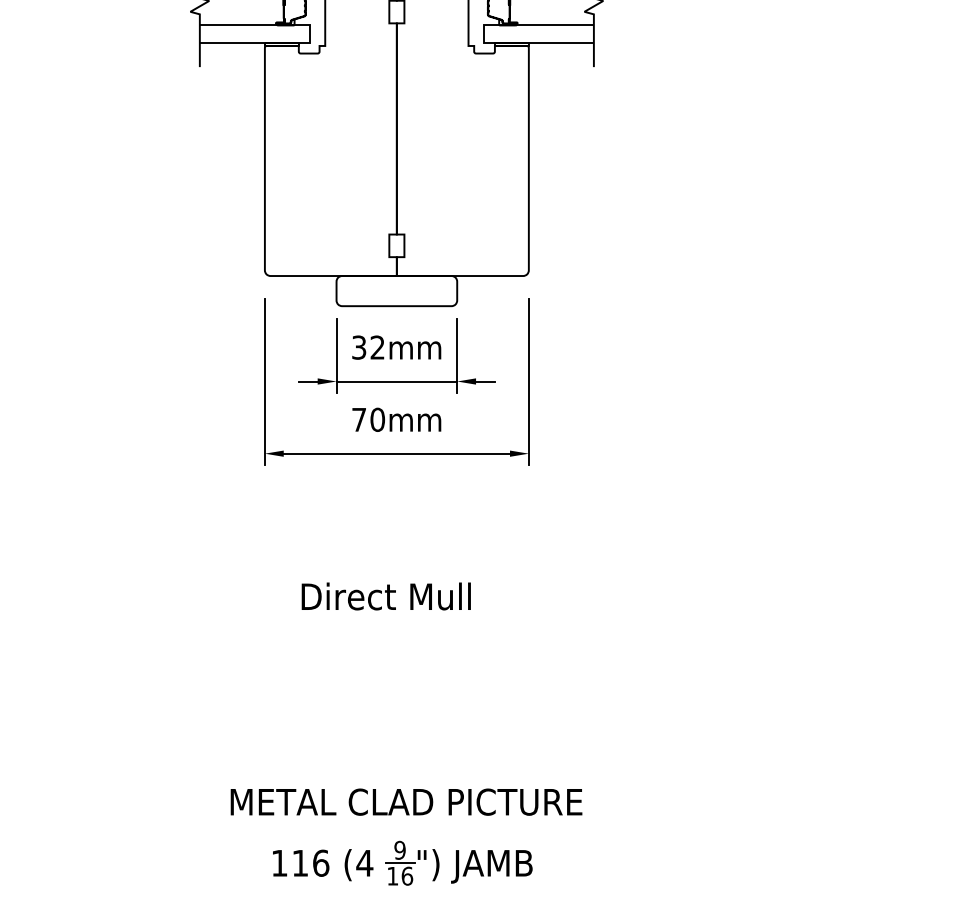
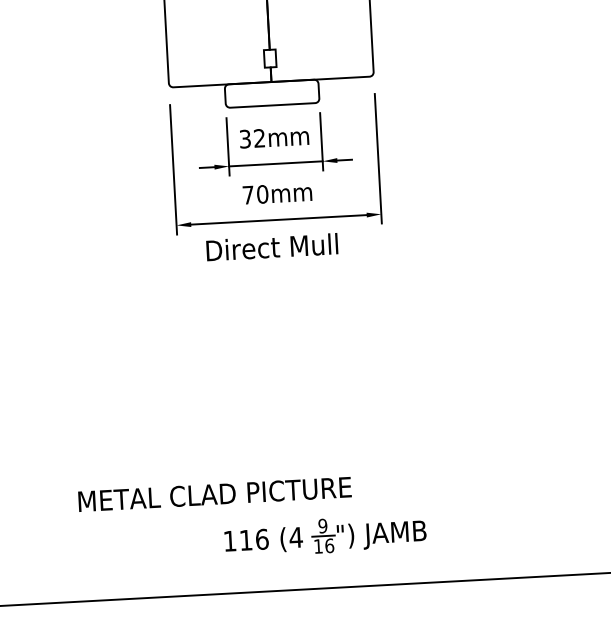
text: (385, 596) -> (271, 247), moved
text: (406, 801) -> (214, 493), moved
part: (402, 862) -> (325, 535), moved

